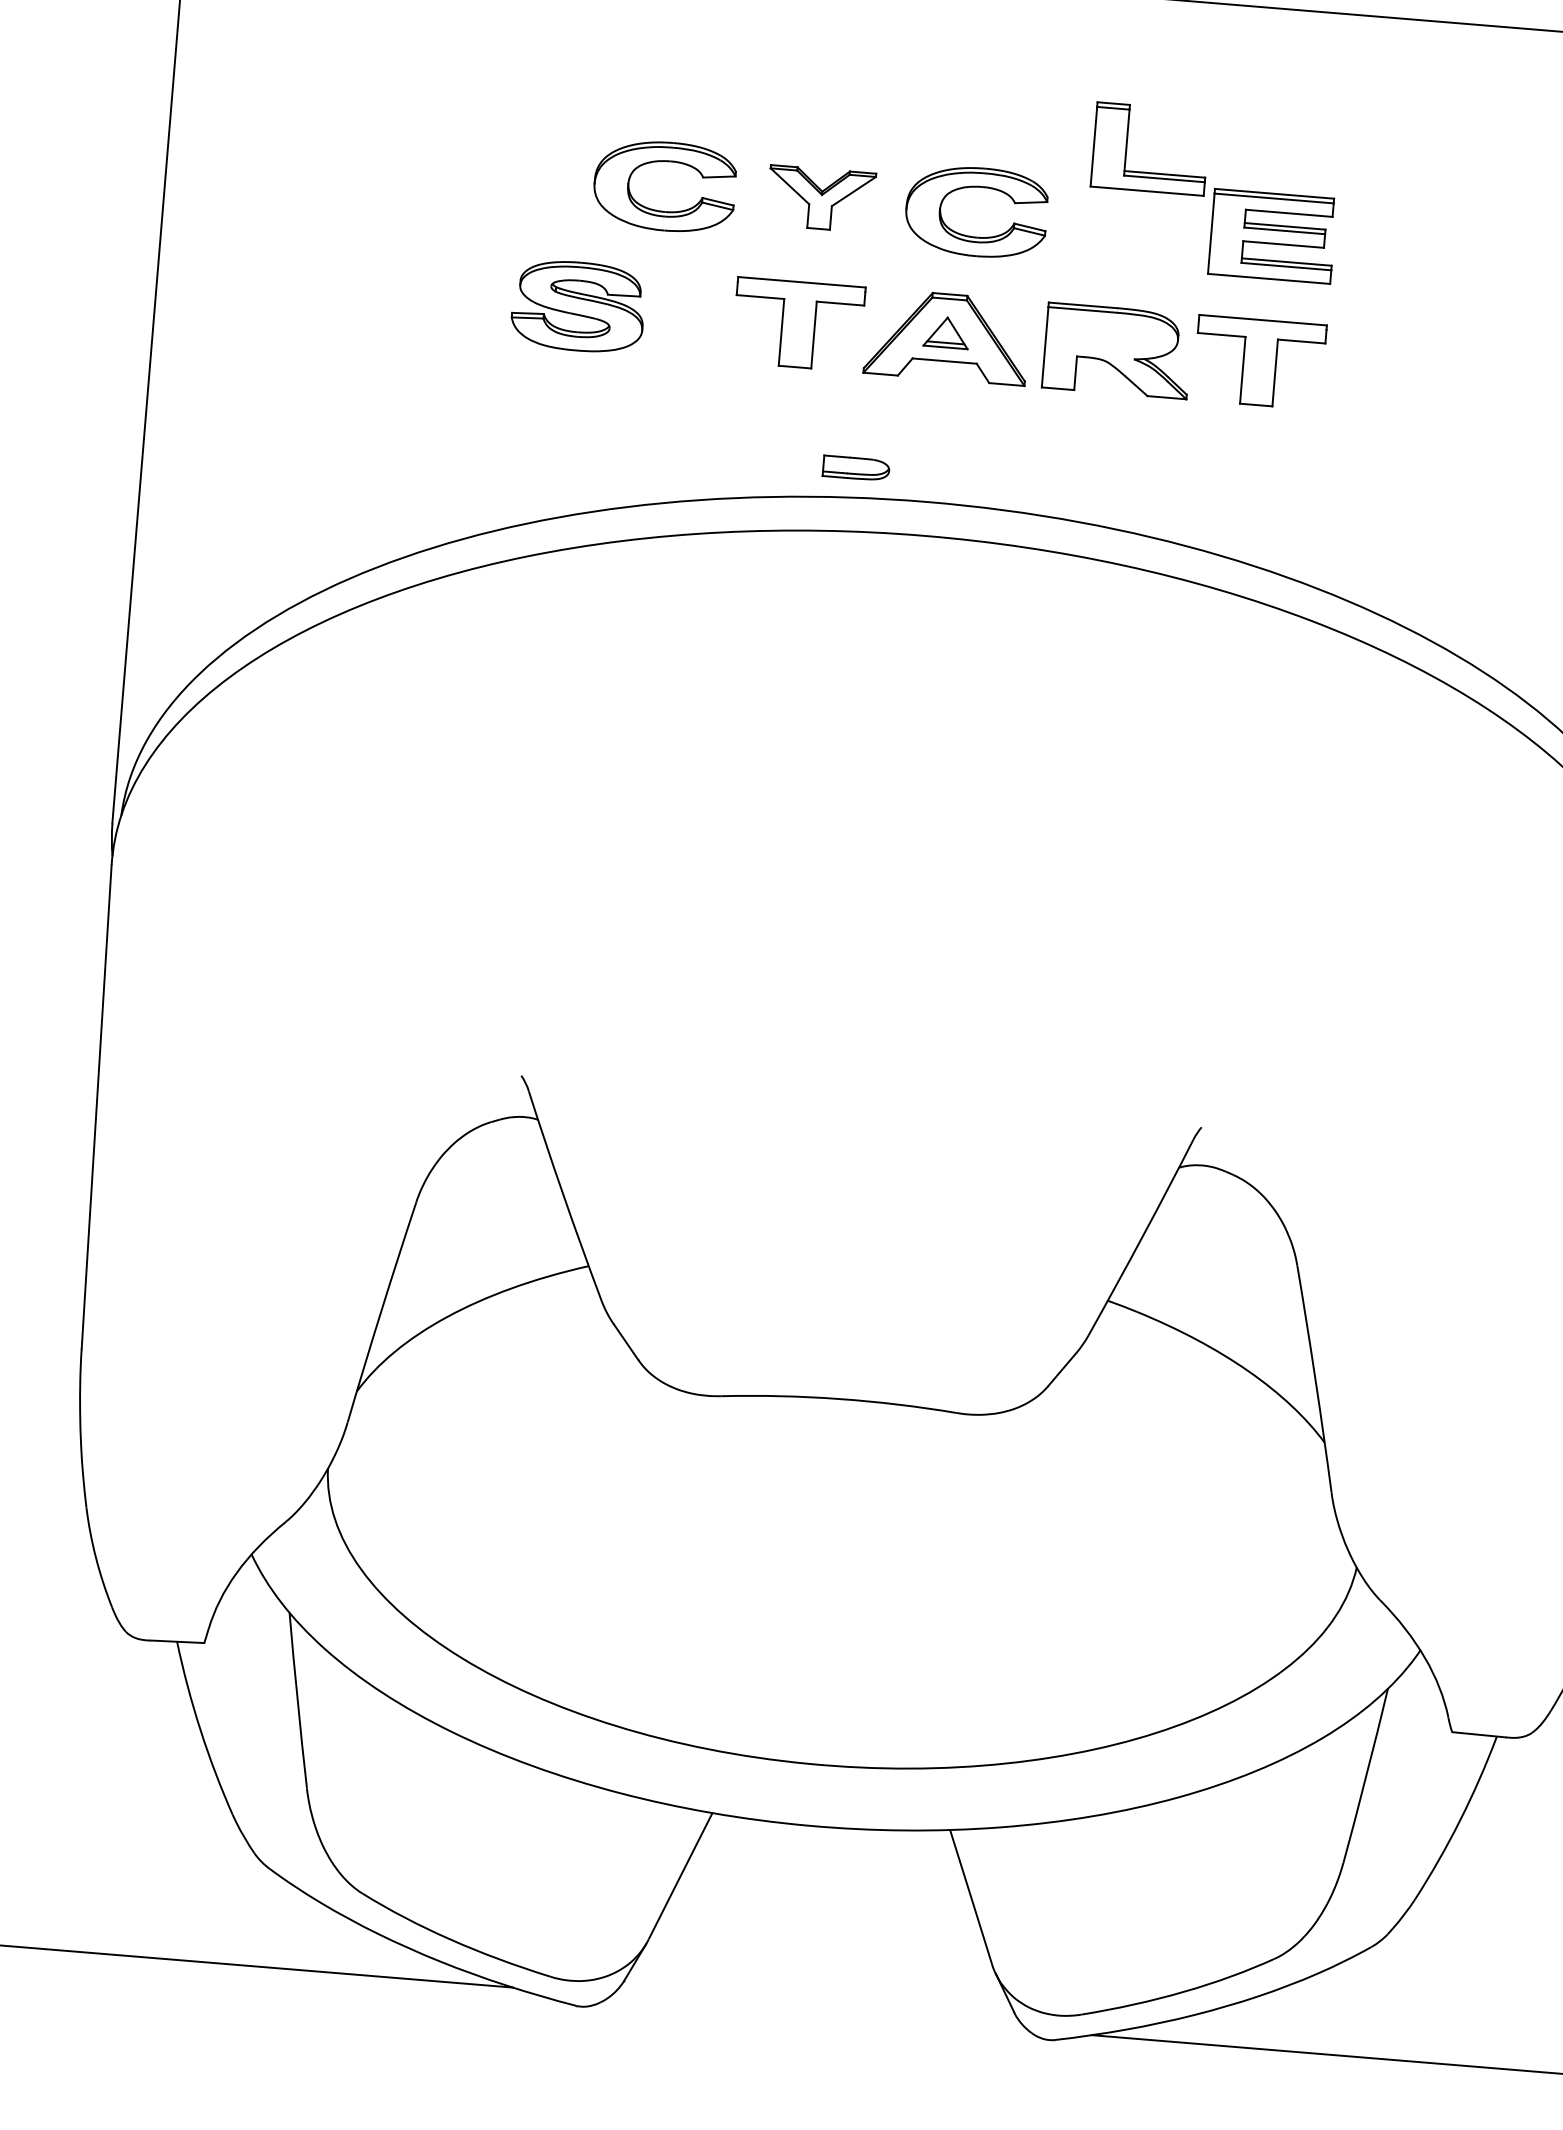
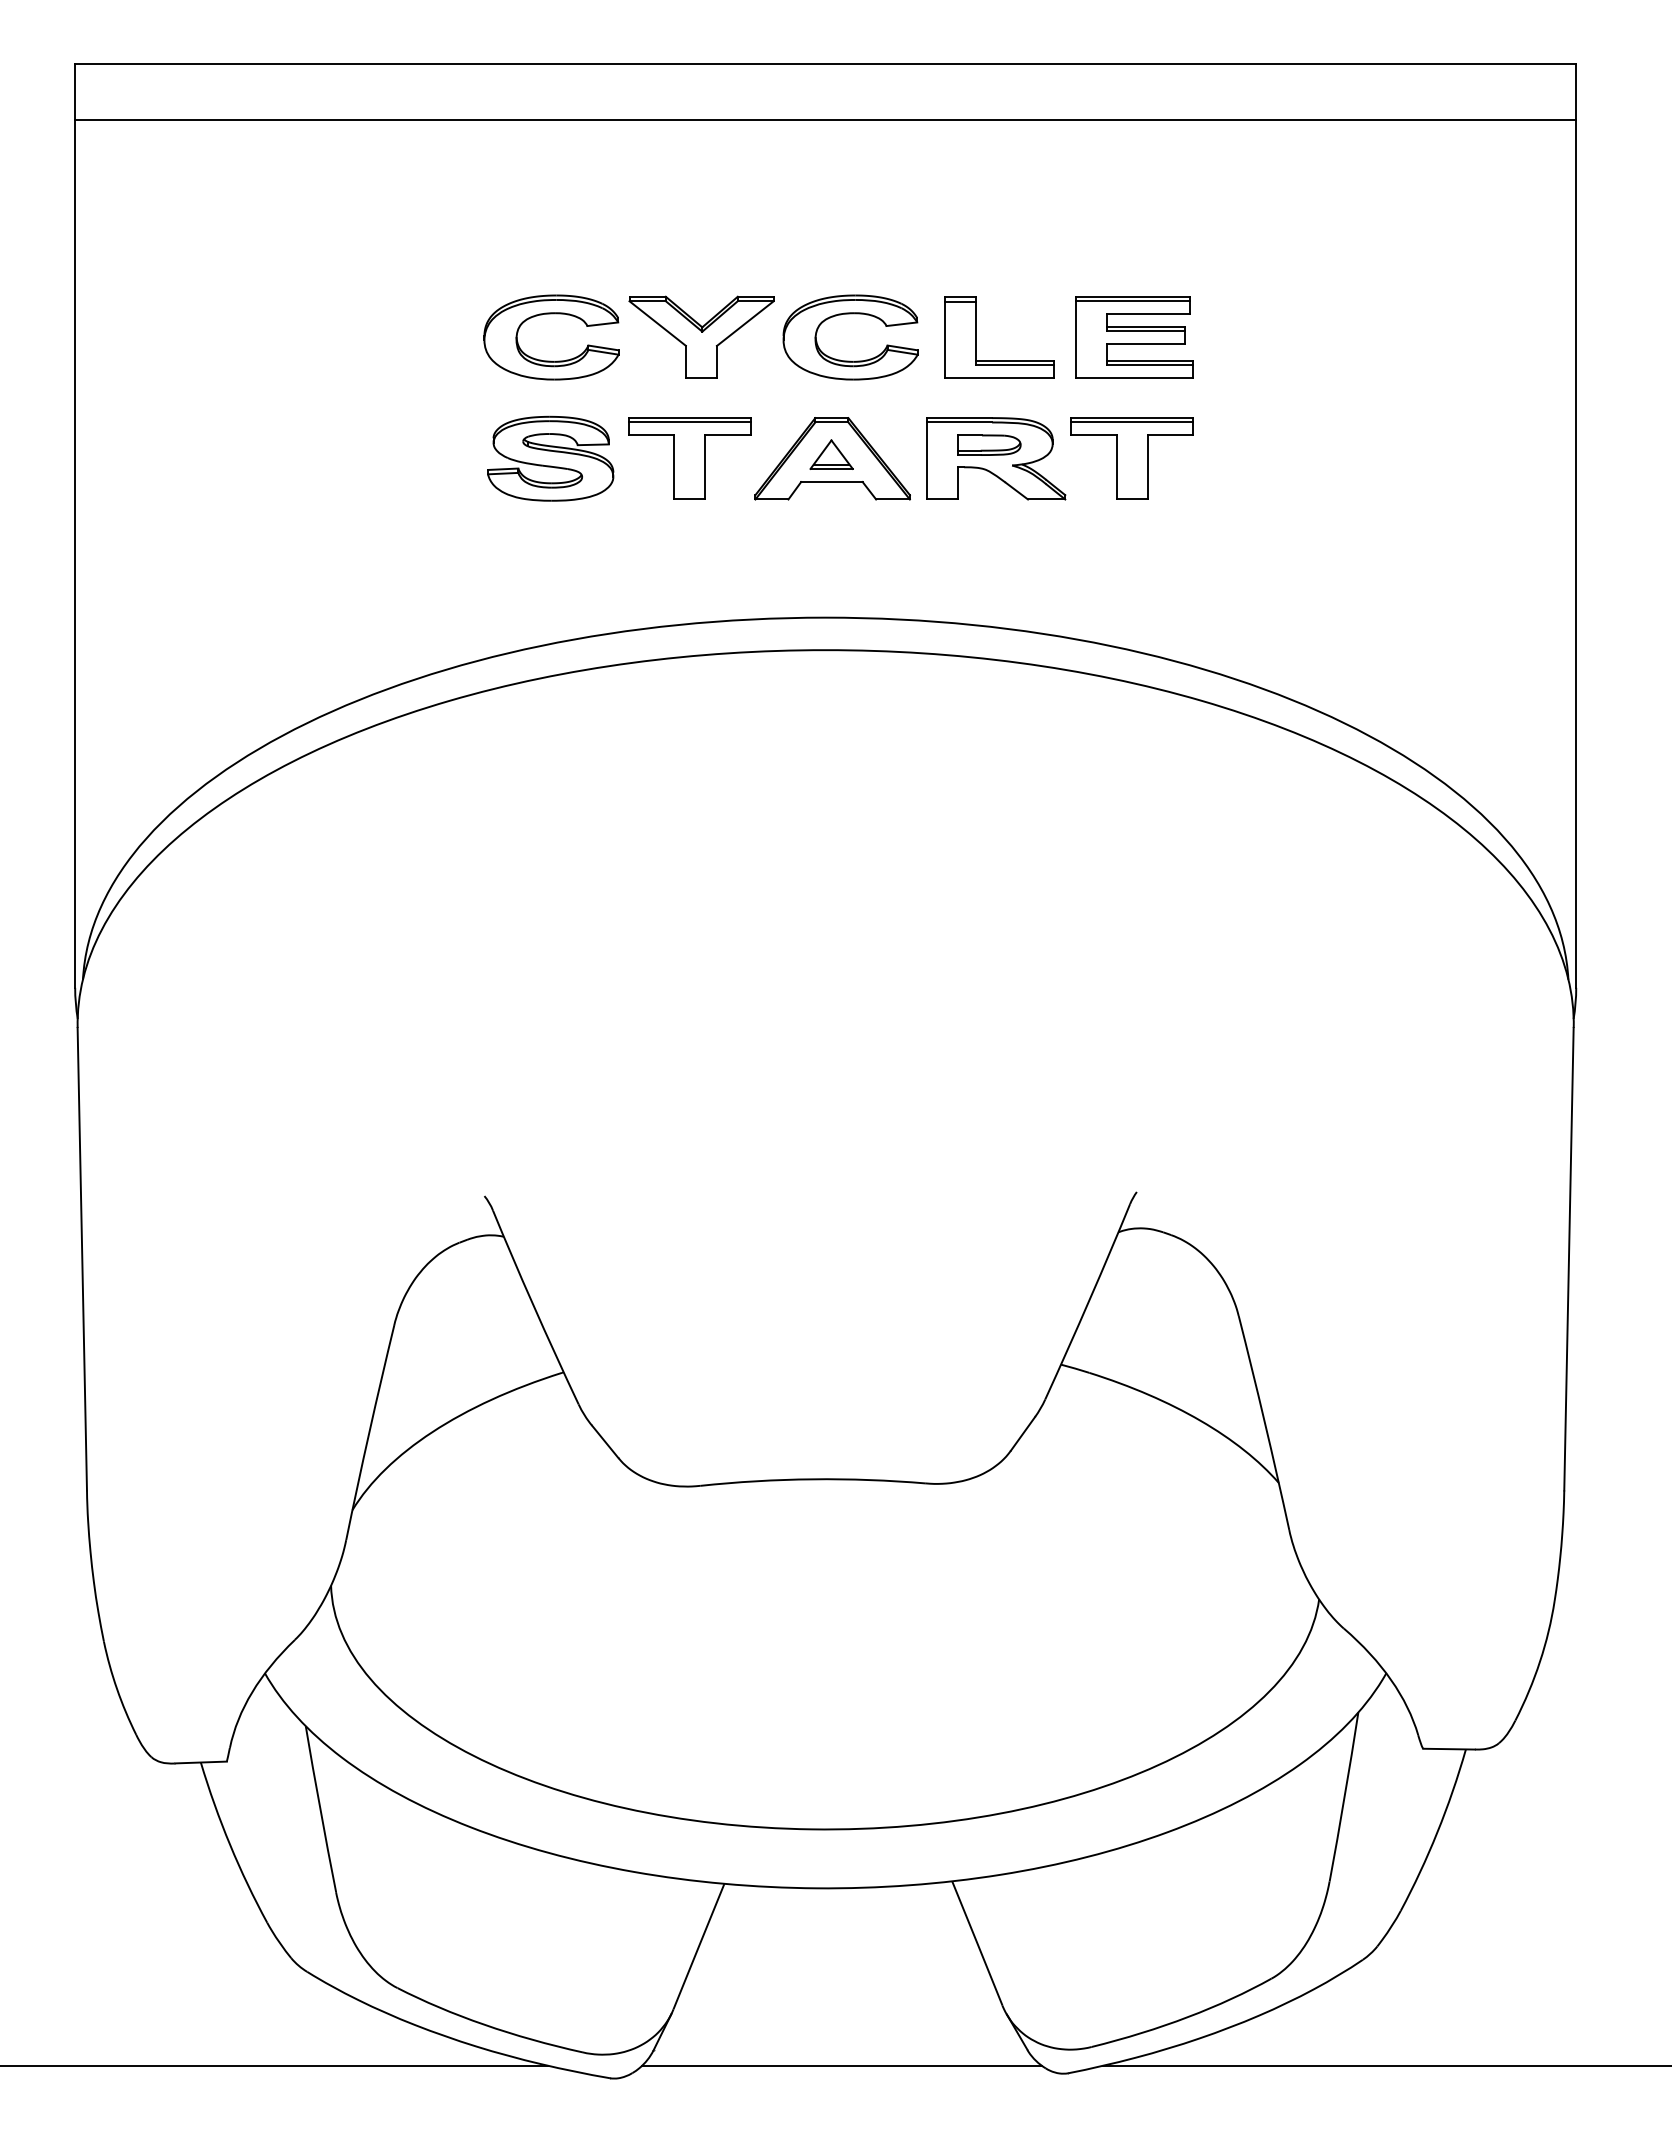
part: (1126, 146) -> (976, 337), moved
part: (821, 198) -> (701, 336), size x1.43
line: (801, 286) -> (689, 422), added
part: (578, 306) -> (550, 458), moved
line: (1263, 324) -> (1132, 422), added
part: (856, 467) -> (989, 444), moved
line: (818, 2012) -> (841, 2065), added

